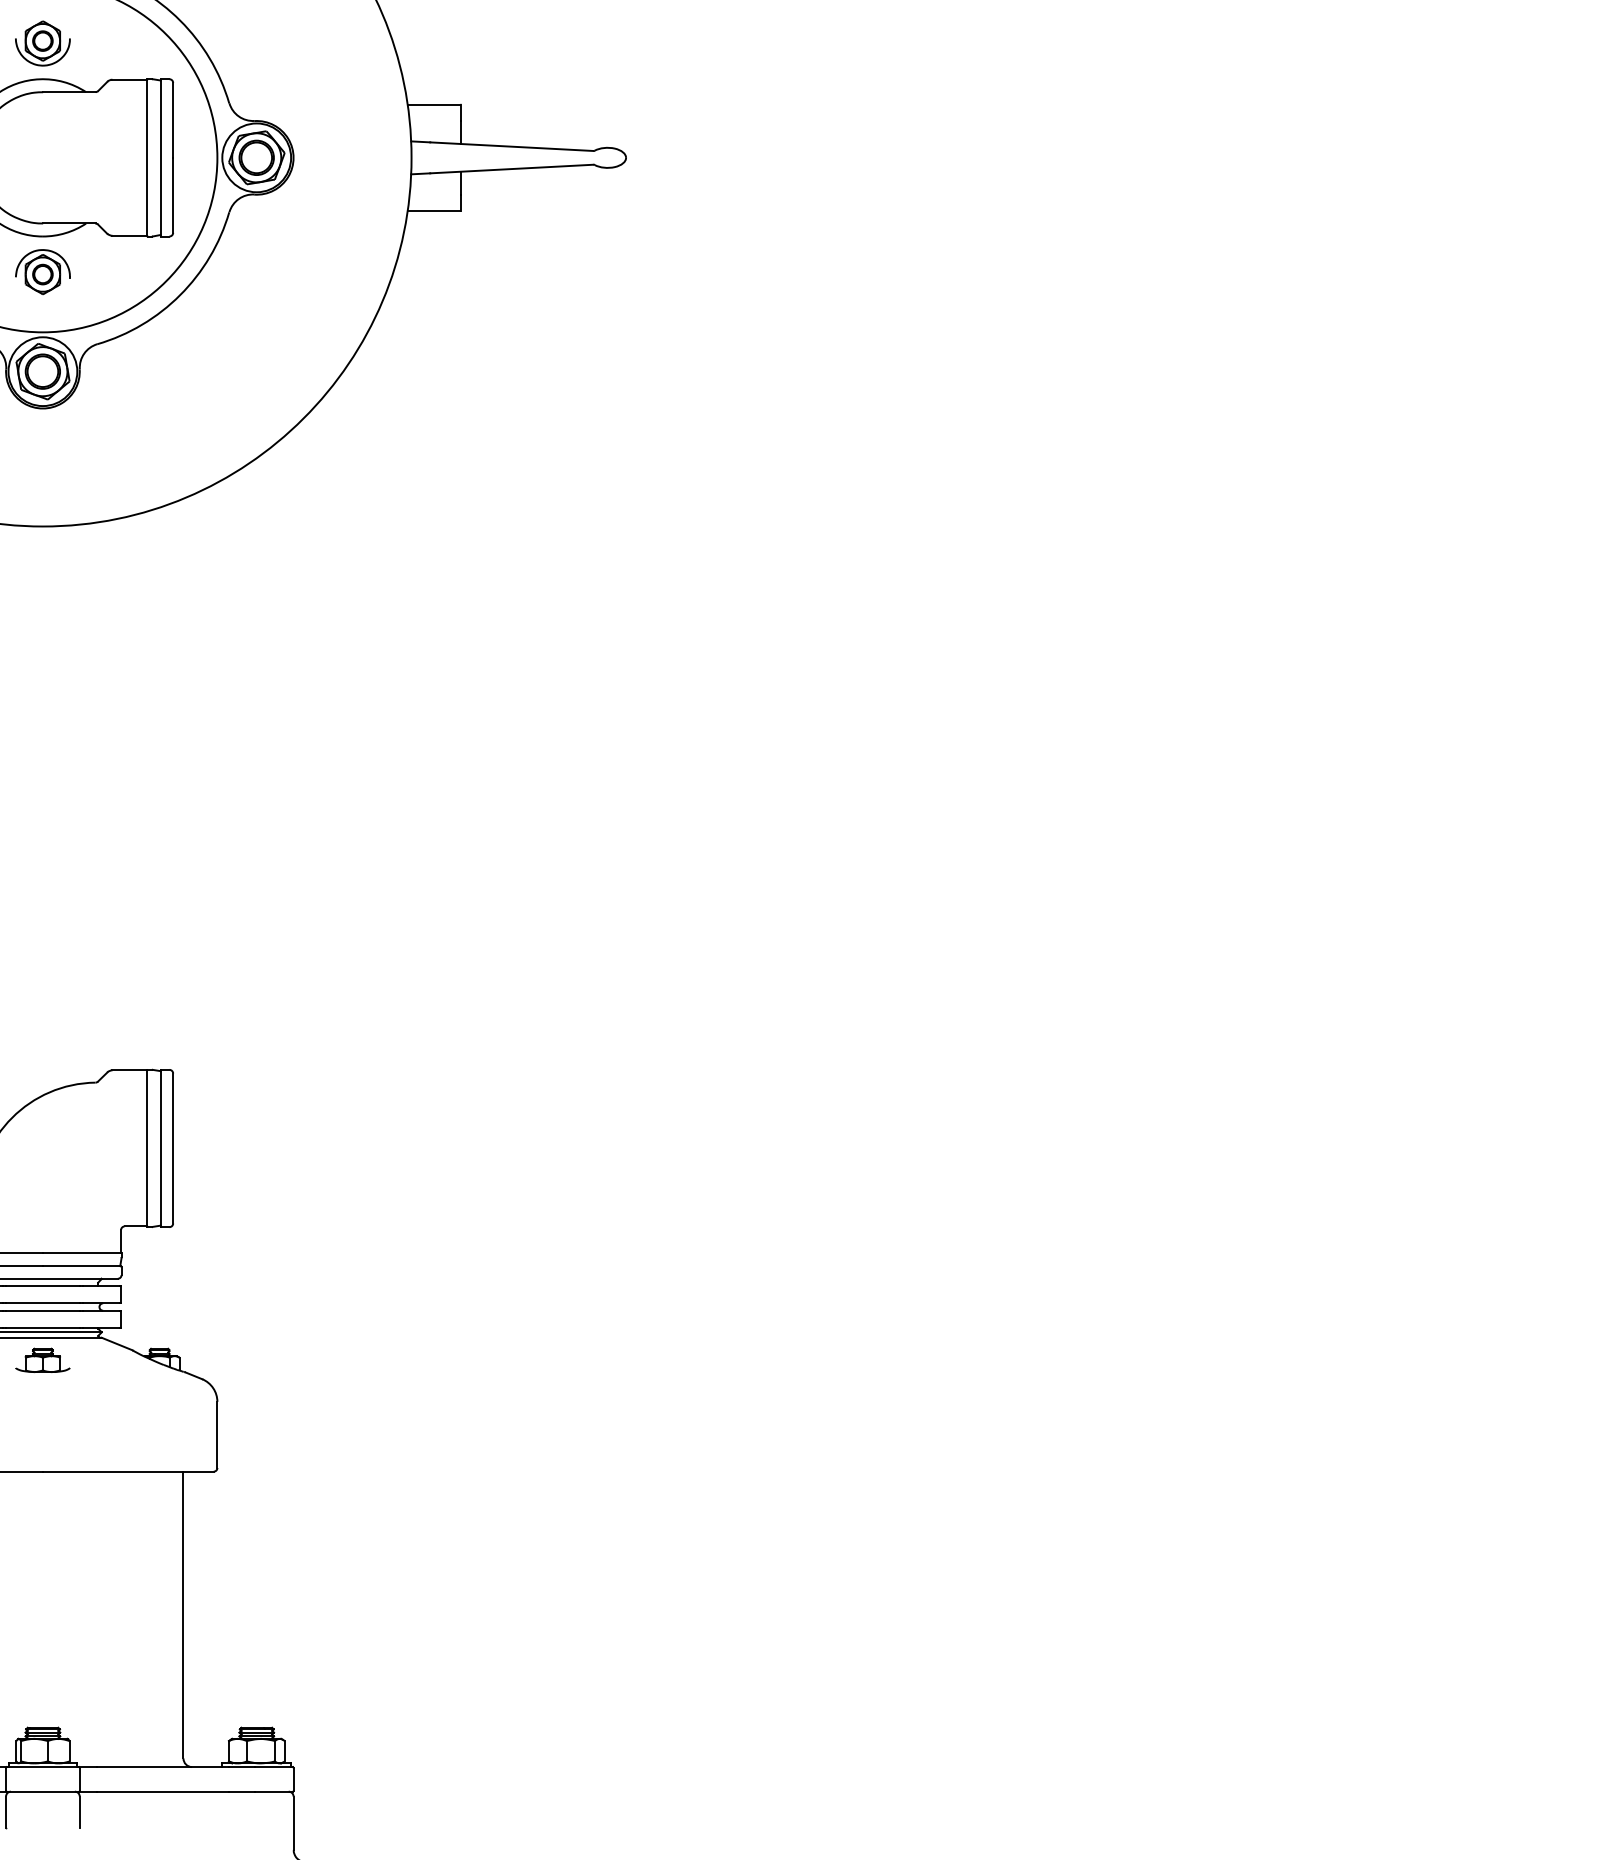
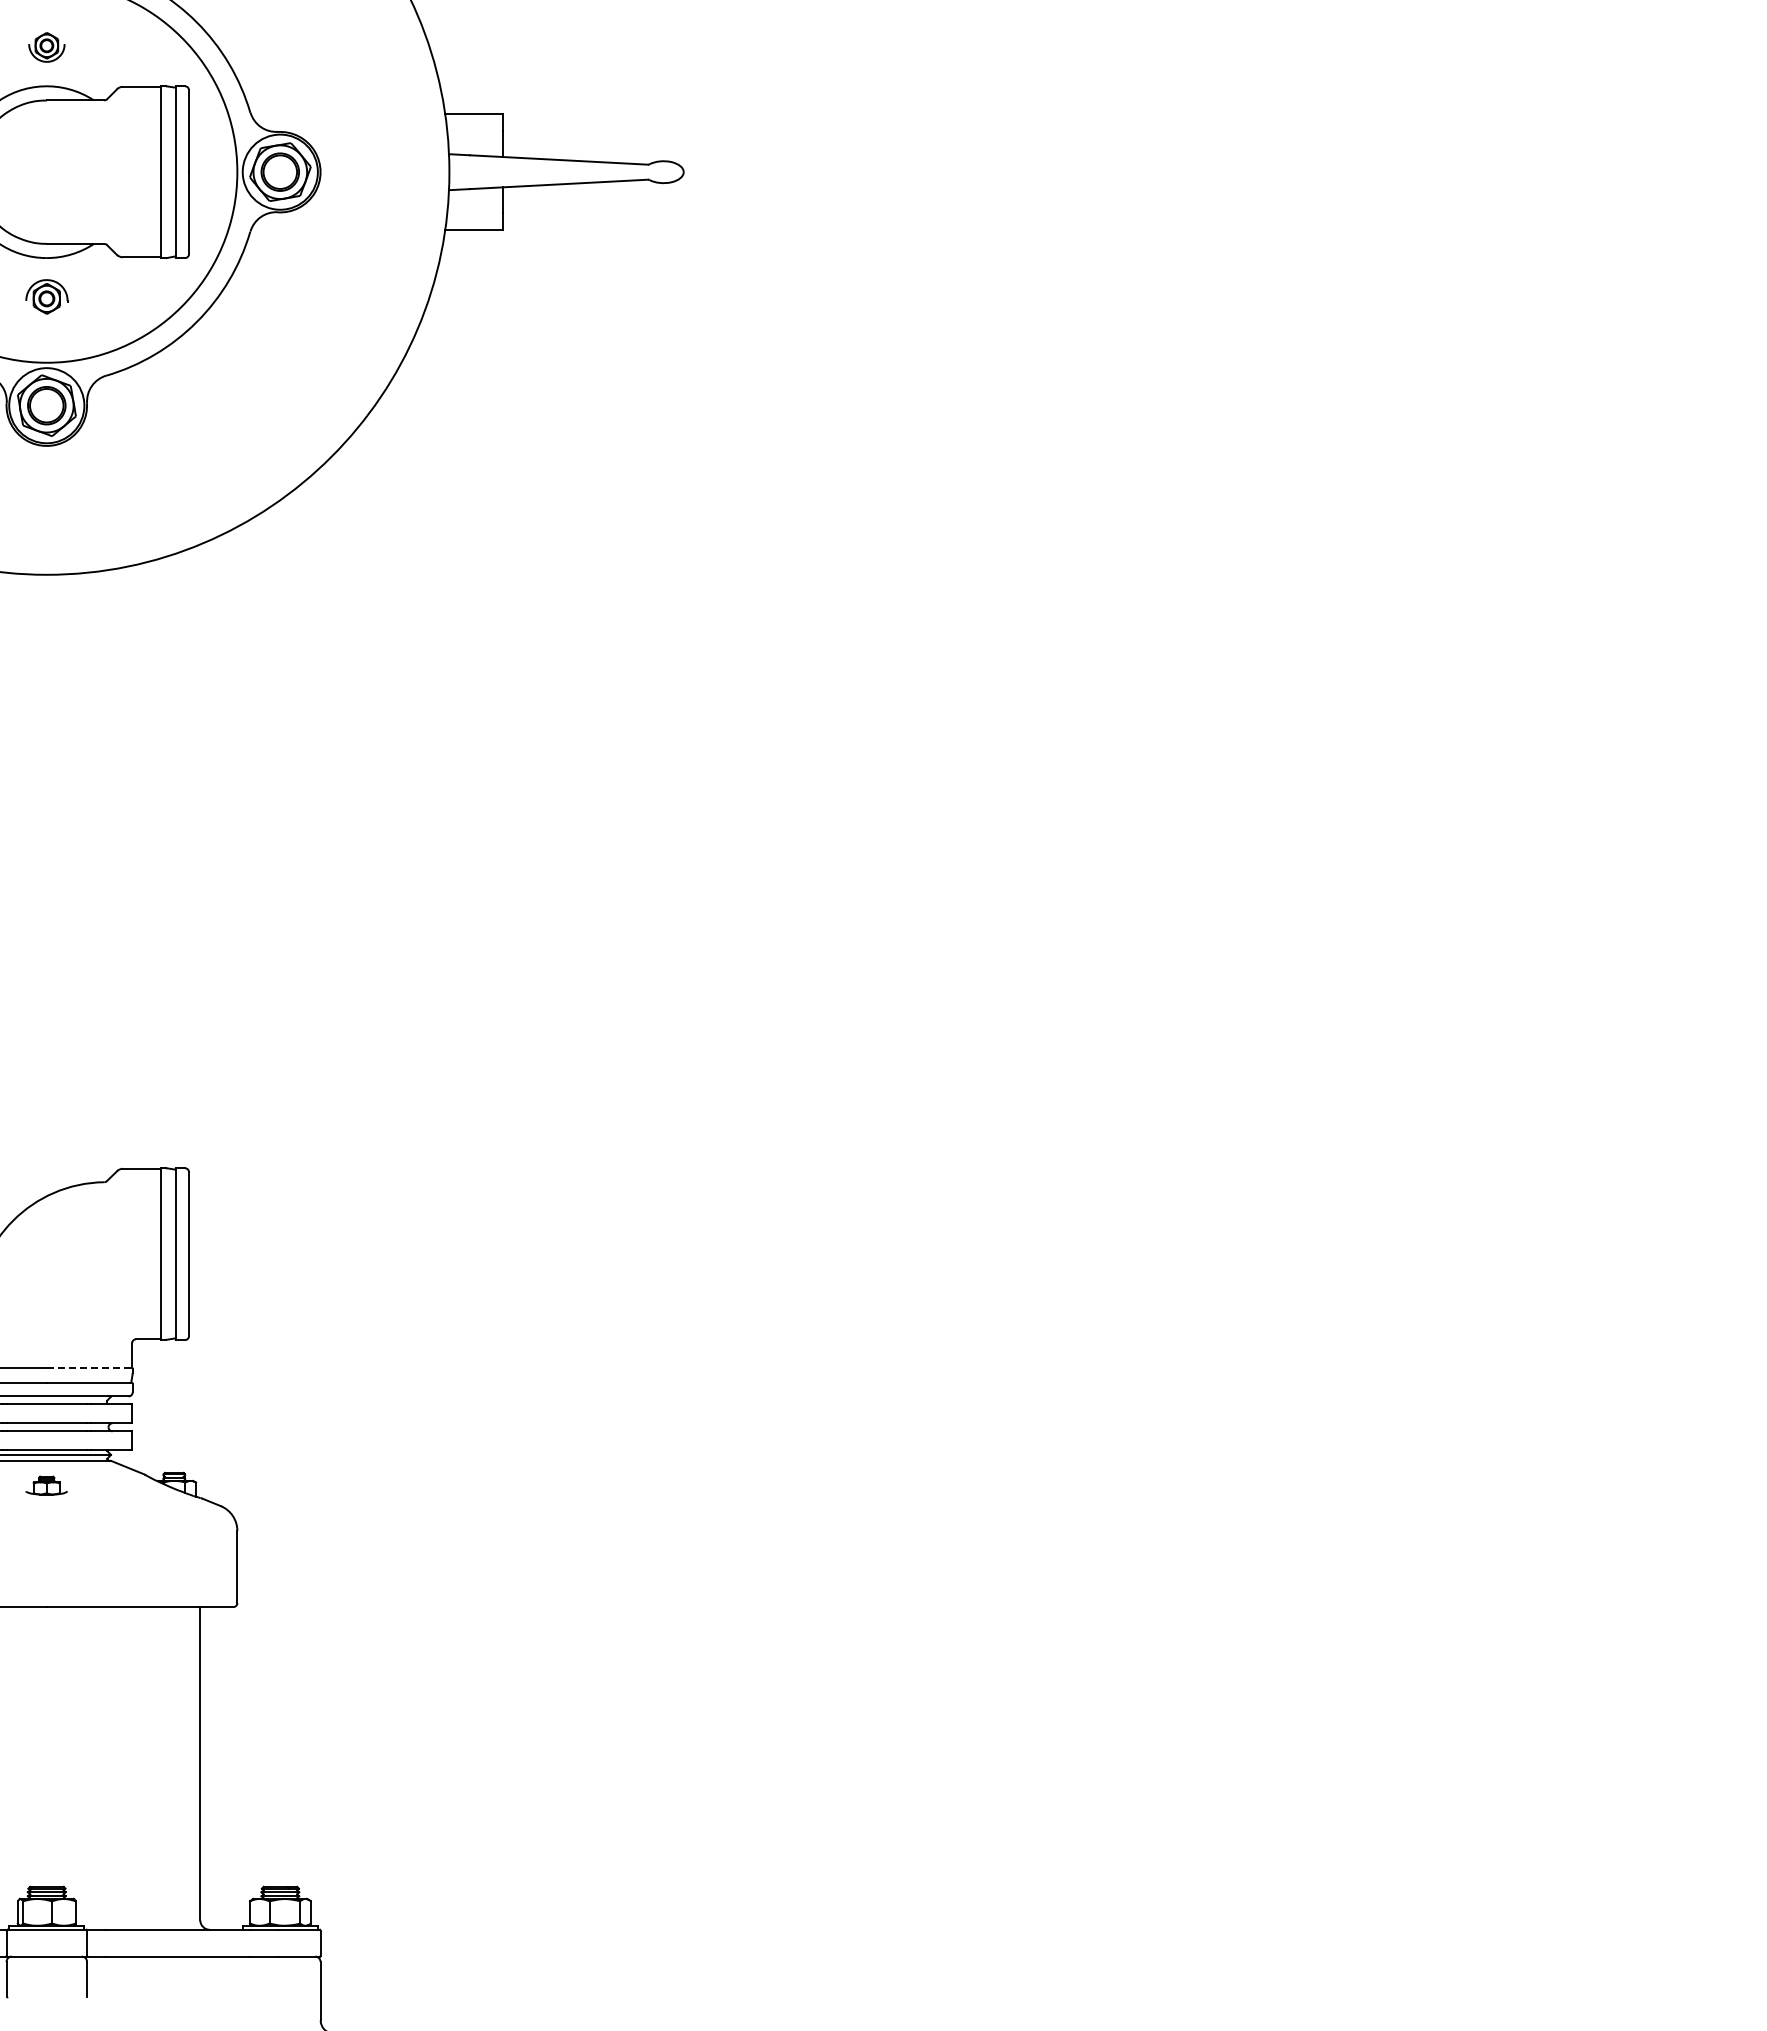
part: (42, 43) -> (46, 47), size x0.6
part: (42, 271) -> (46, 296), size x0.7
line: (82, 1253) -> (89, 1368), solid -> dashed
part: (42, 1360) -> (46, 1485), size x0.7

